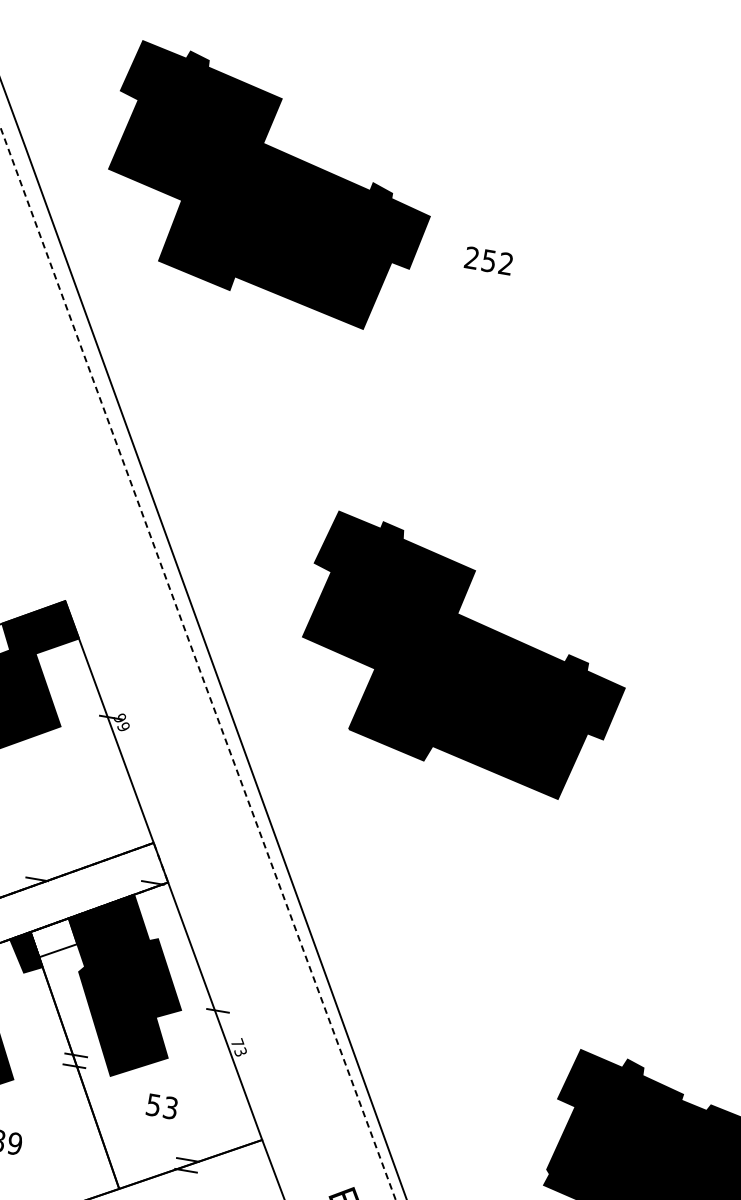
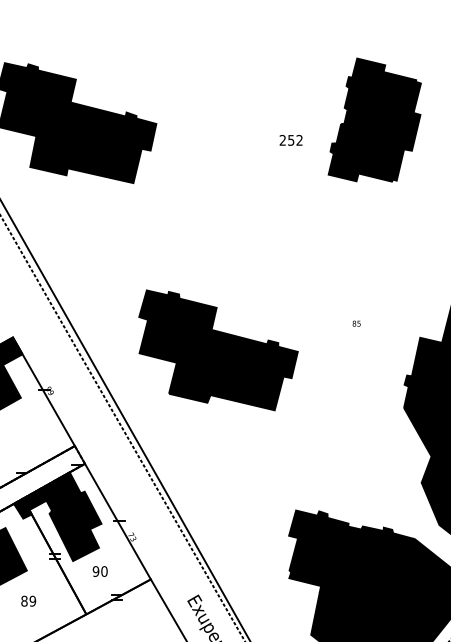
text: (487, 260) -> (290, 140), moved
part: (464, 658) -> (218, 350), moved
fill: (53, 937) -> (34, 499), added
text: (160, 1106) -> (99, 571), 53 -> 90

